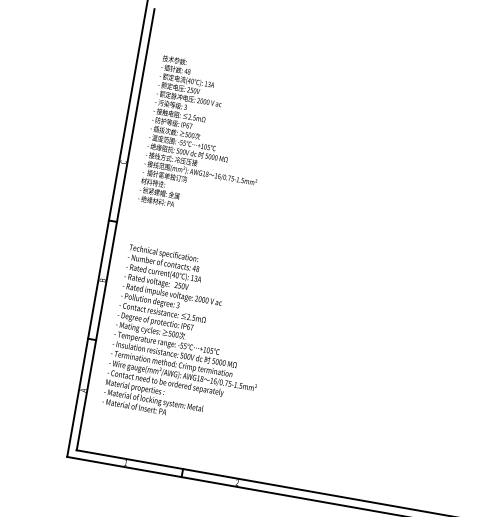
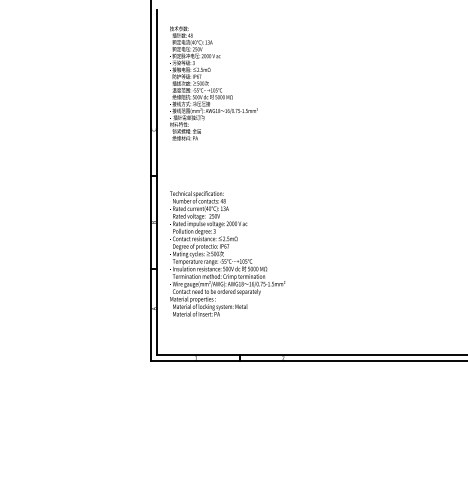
text: (206, 137) -> (213, 83), moved

